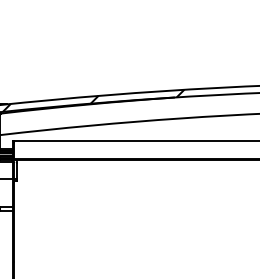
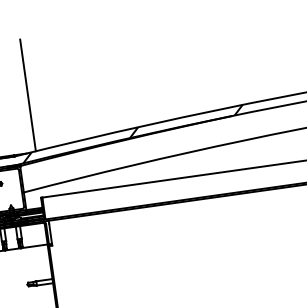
line: (14, 57) -> (28, 94), added

